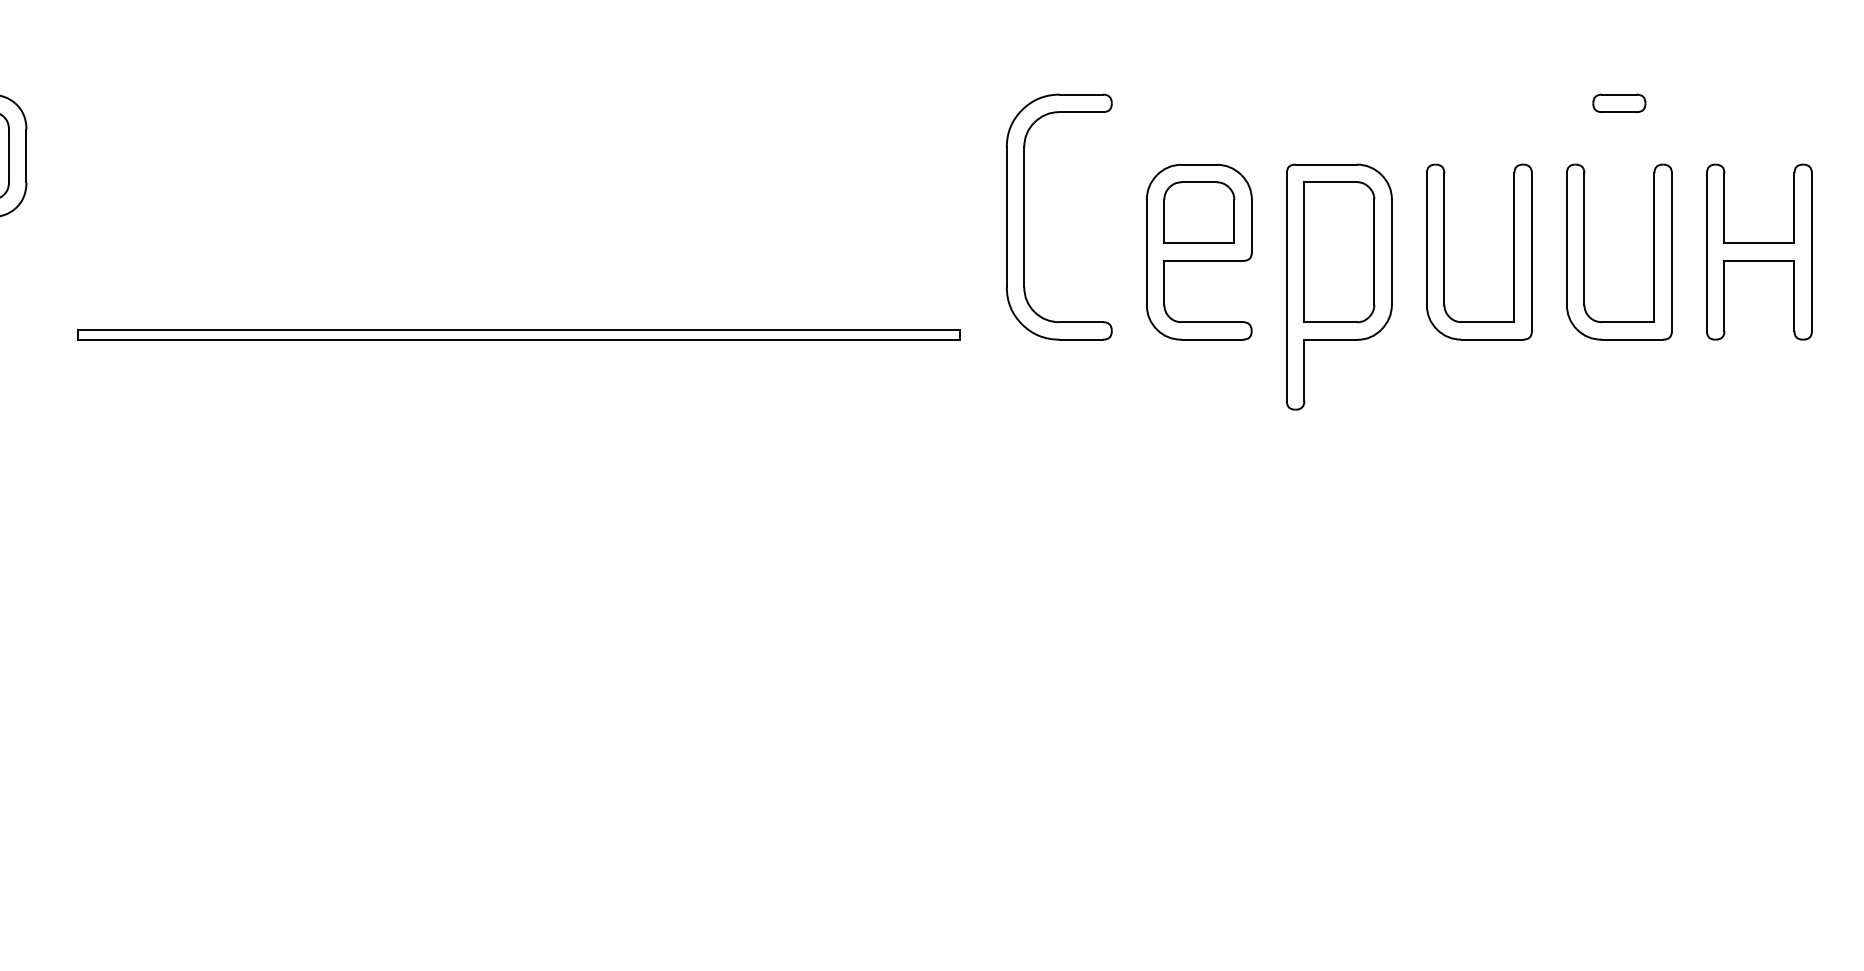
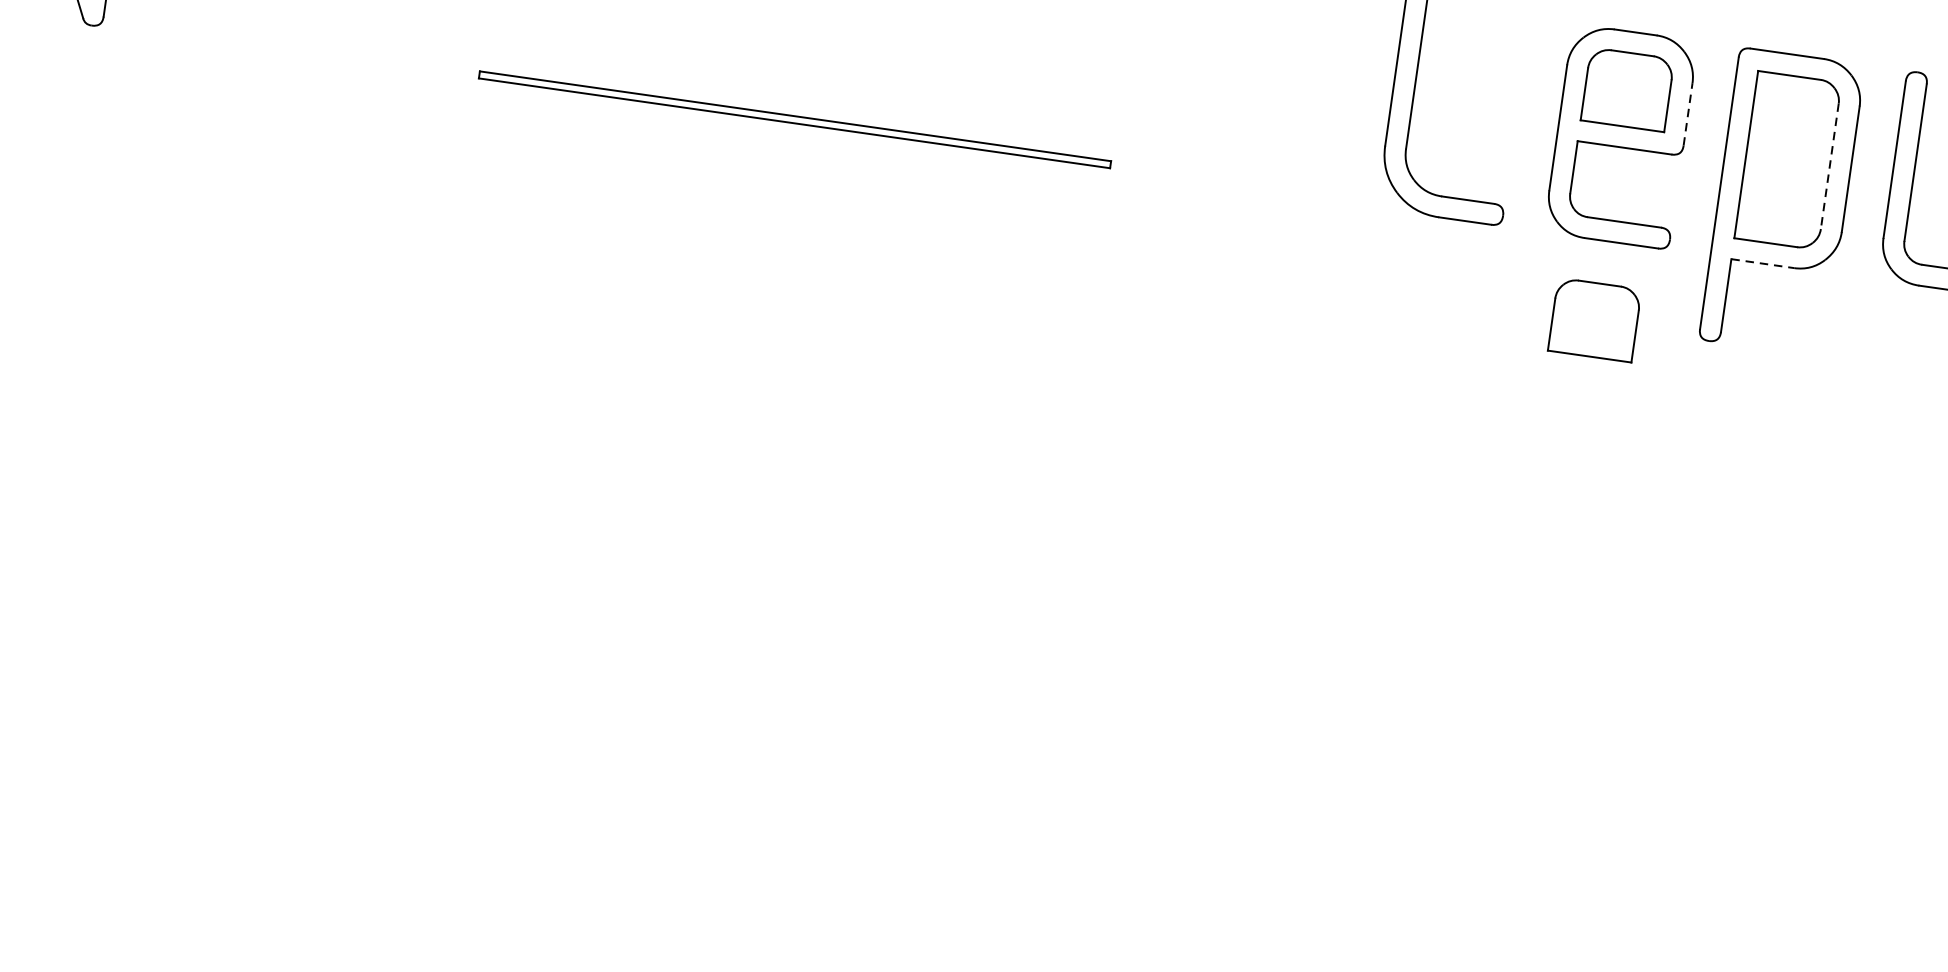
line: (1251, 225) -> (1687, 113), solid -> dashed
line: (1374, 252) -> (1829, 166), solid -> dashed
part: (518, 334) -> (794, 119), size x0.6
line: (1331, 339) -> (1763, 263), solid -> dashed
part: (1199, 405) -> (1595, 319), added

